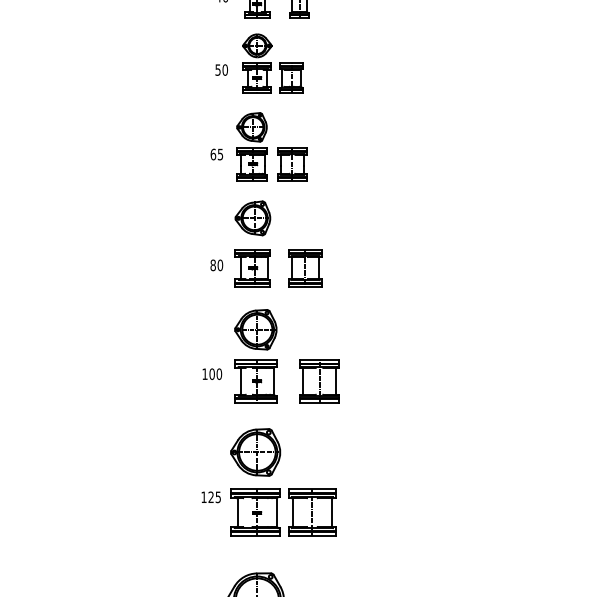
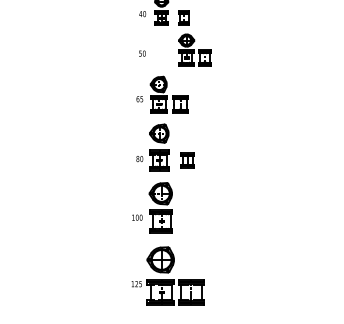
part: (271, 62) -> (194, 49), moved
part: (305, 268) -> (187, 160), size x0.7
part: (320, 381) -> (195, 221), removed

